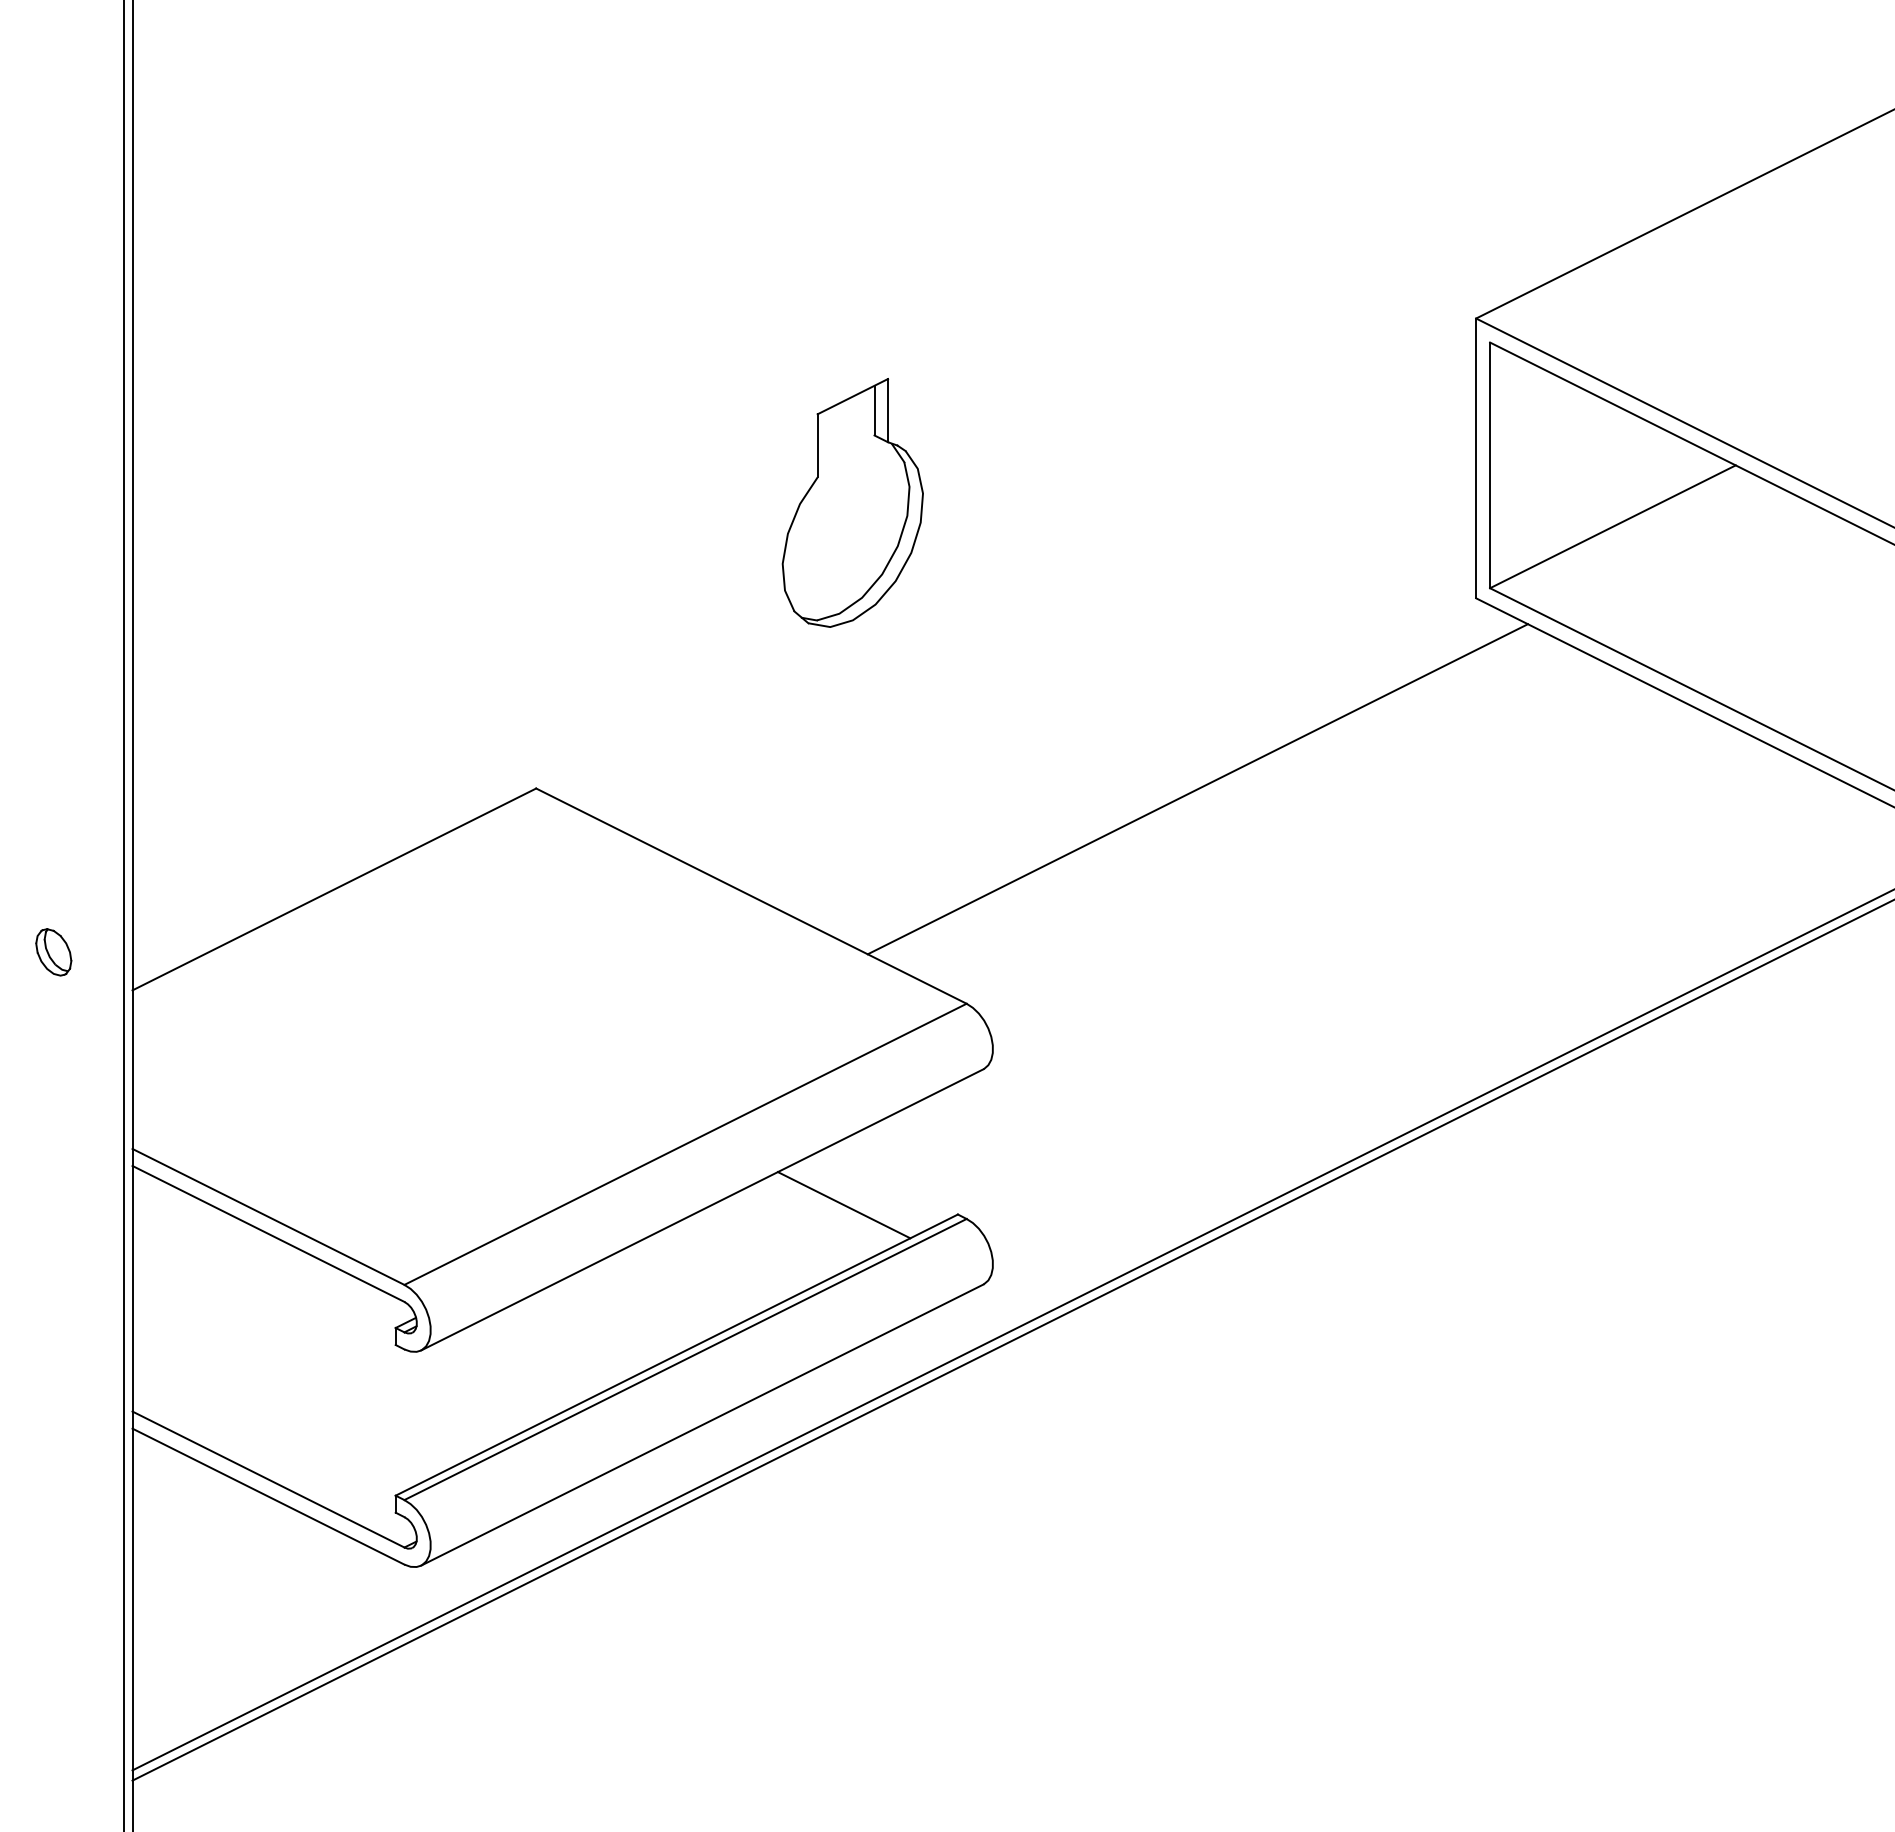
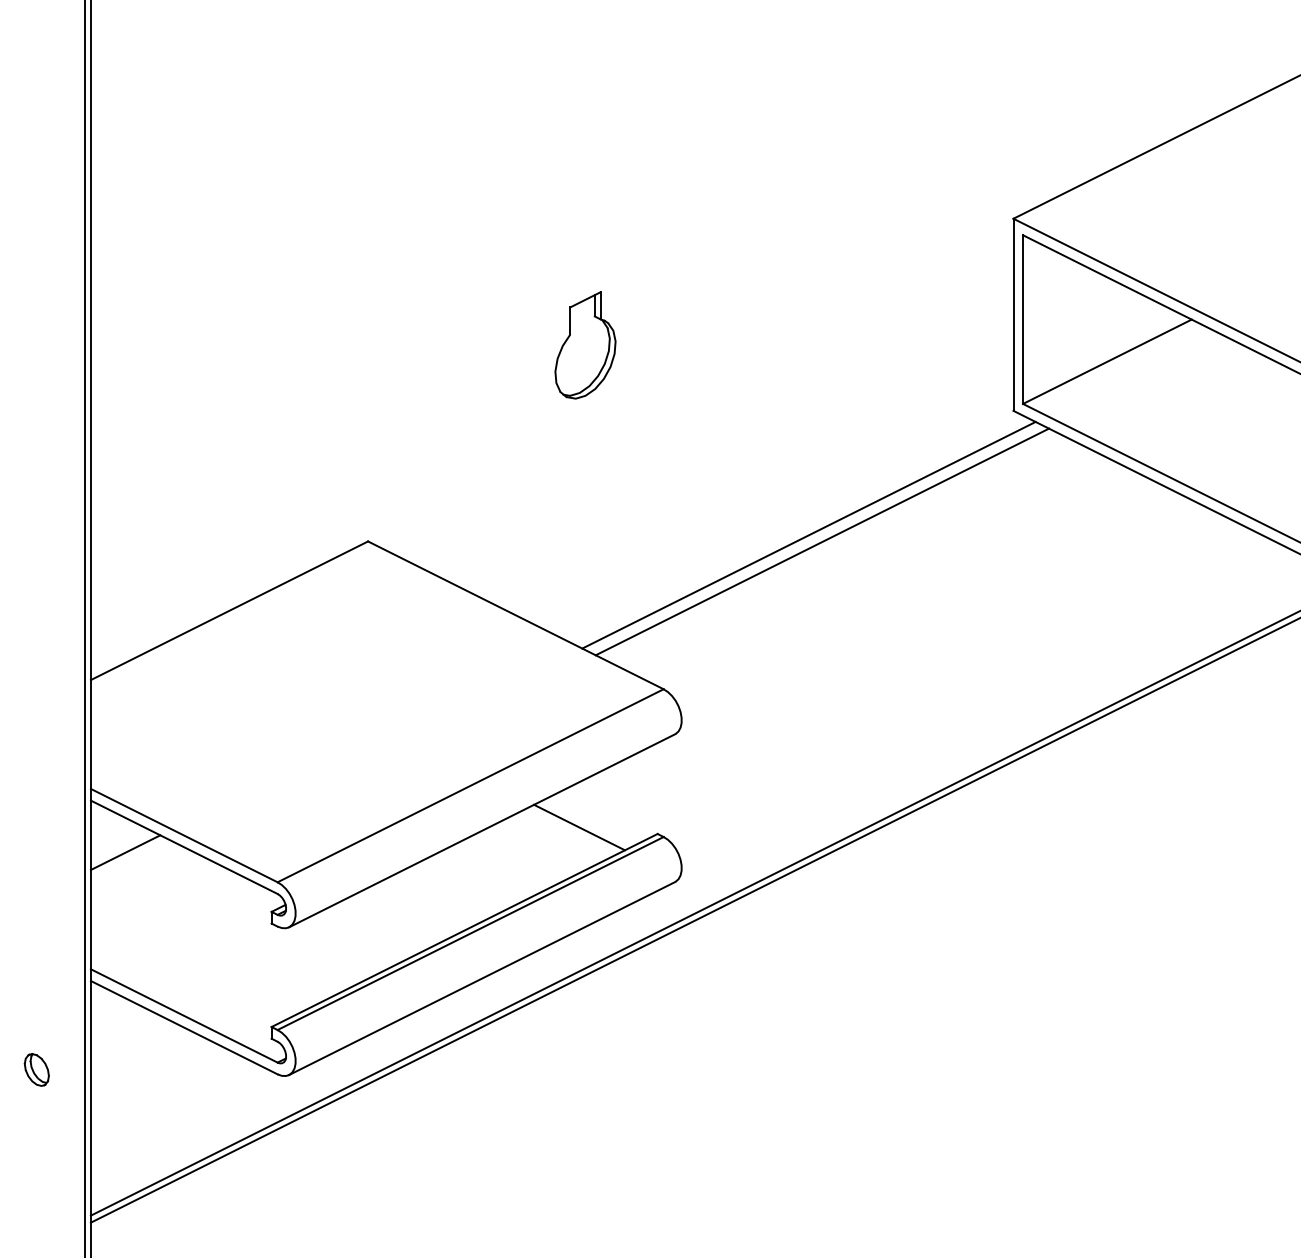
part: (852, 503) -> (585, 345), size x0.62
line: (1177, 778) -> (808, 534), added
part: (53, 951) -> (36, 1069), moved
line: (182, 1241) -> (125, 852), added

